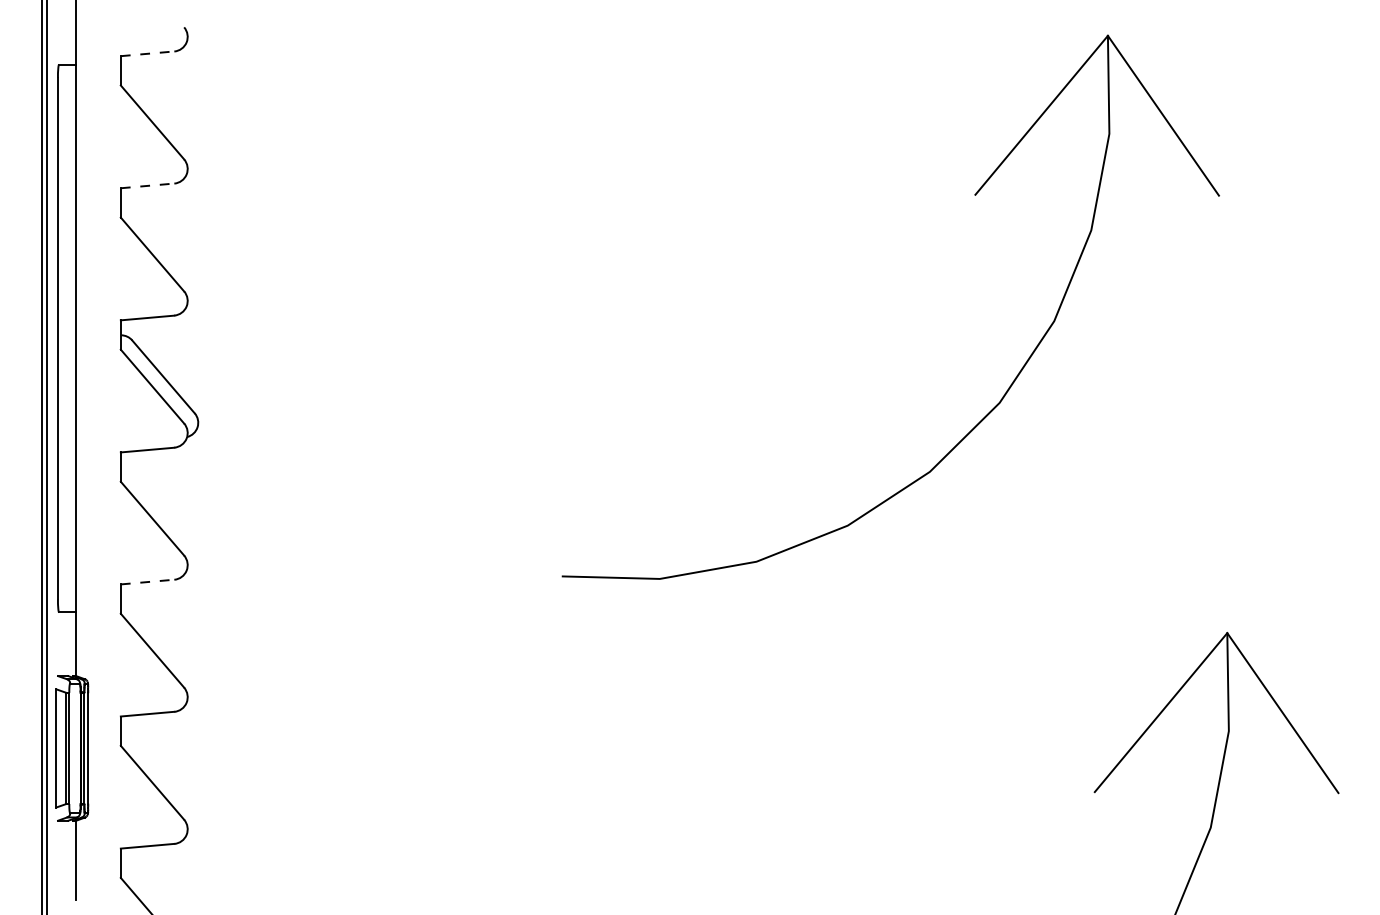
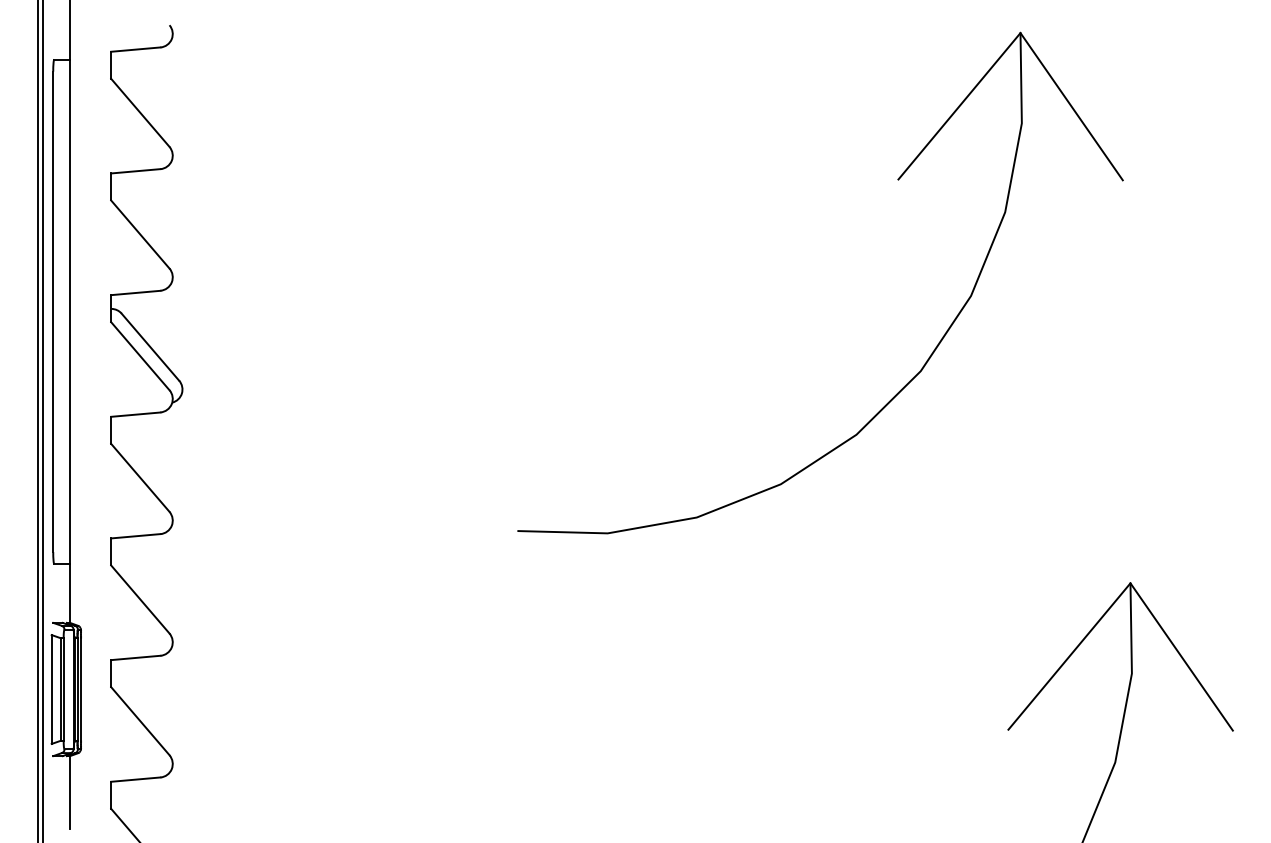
line: (147, 53) -> (135, 49), dashed -> solid
line: (147, 186) -> (135, 171), dashed -> solid
line: (147, 582) -> (135, 536), dashed -> solid

